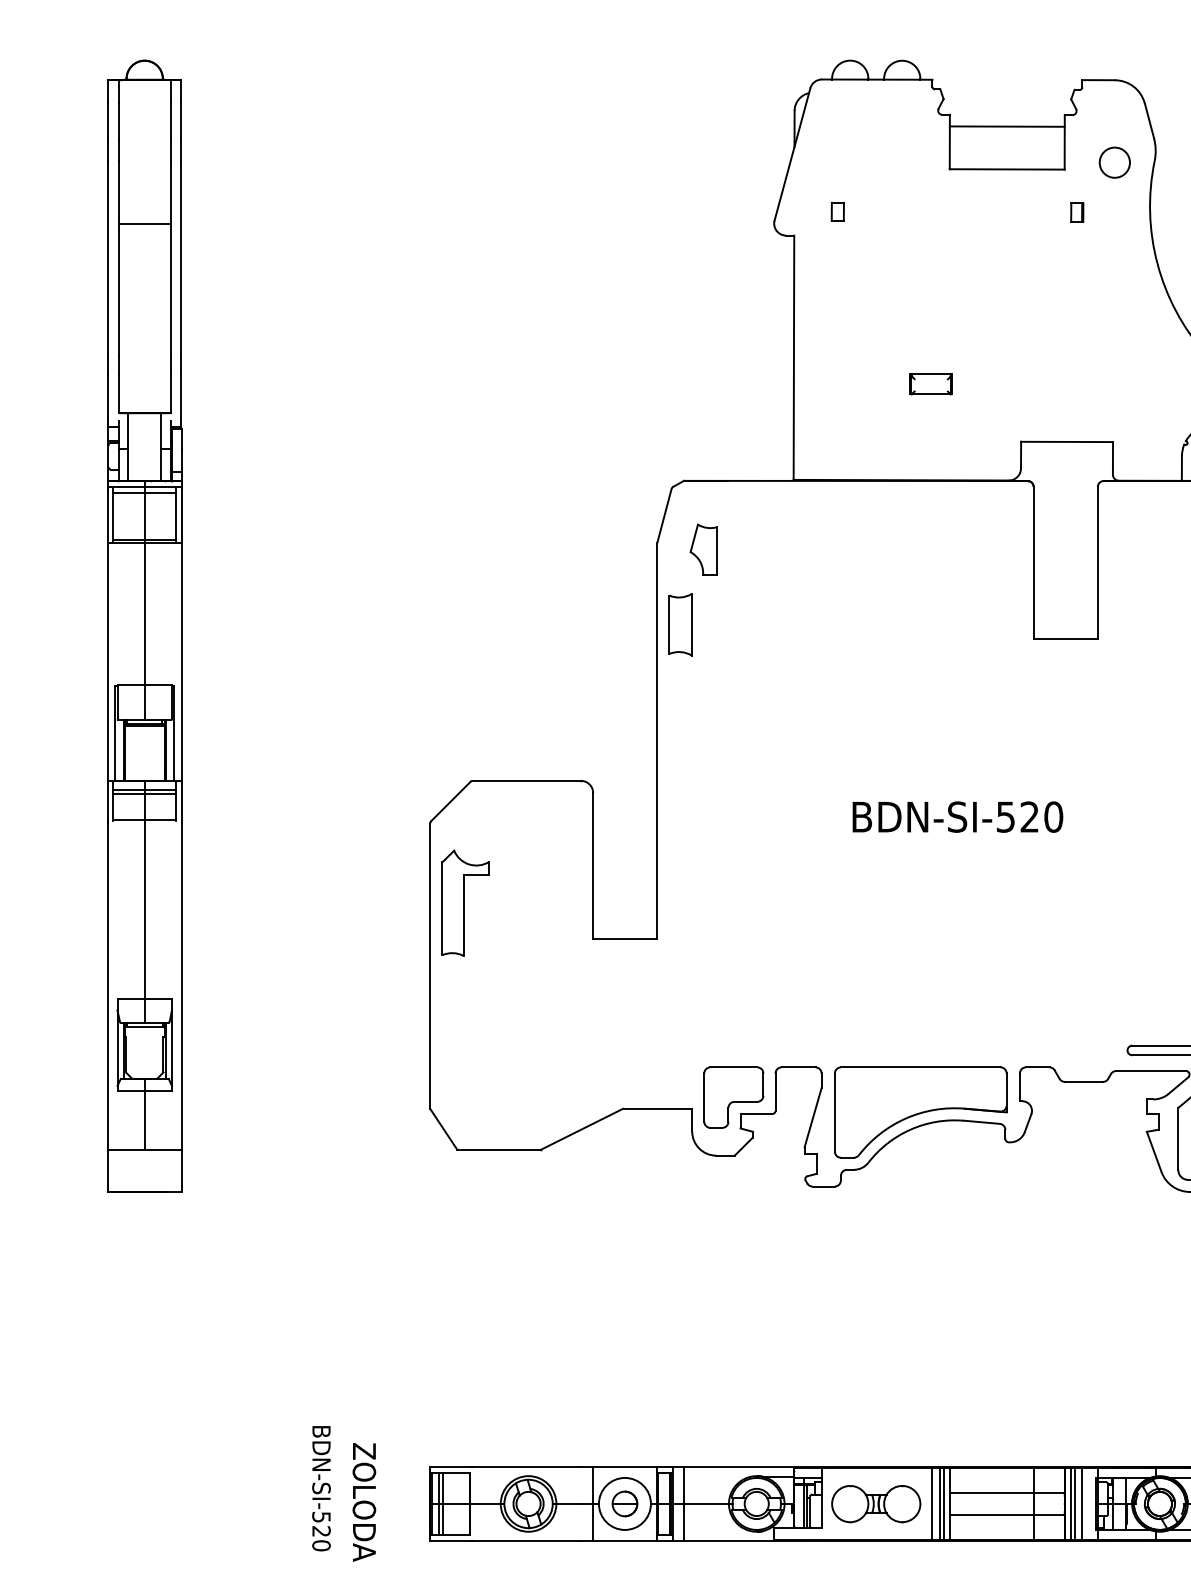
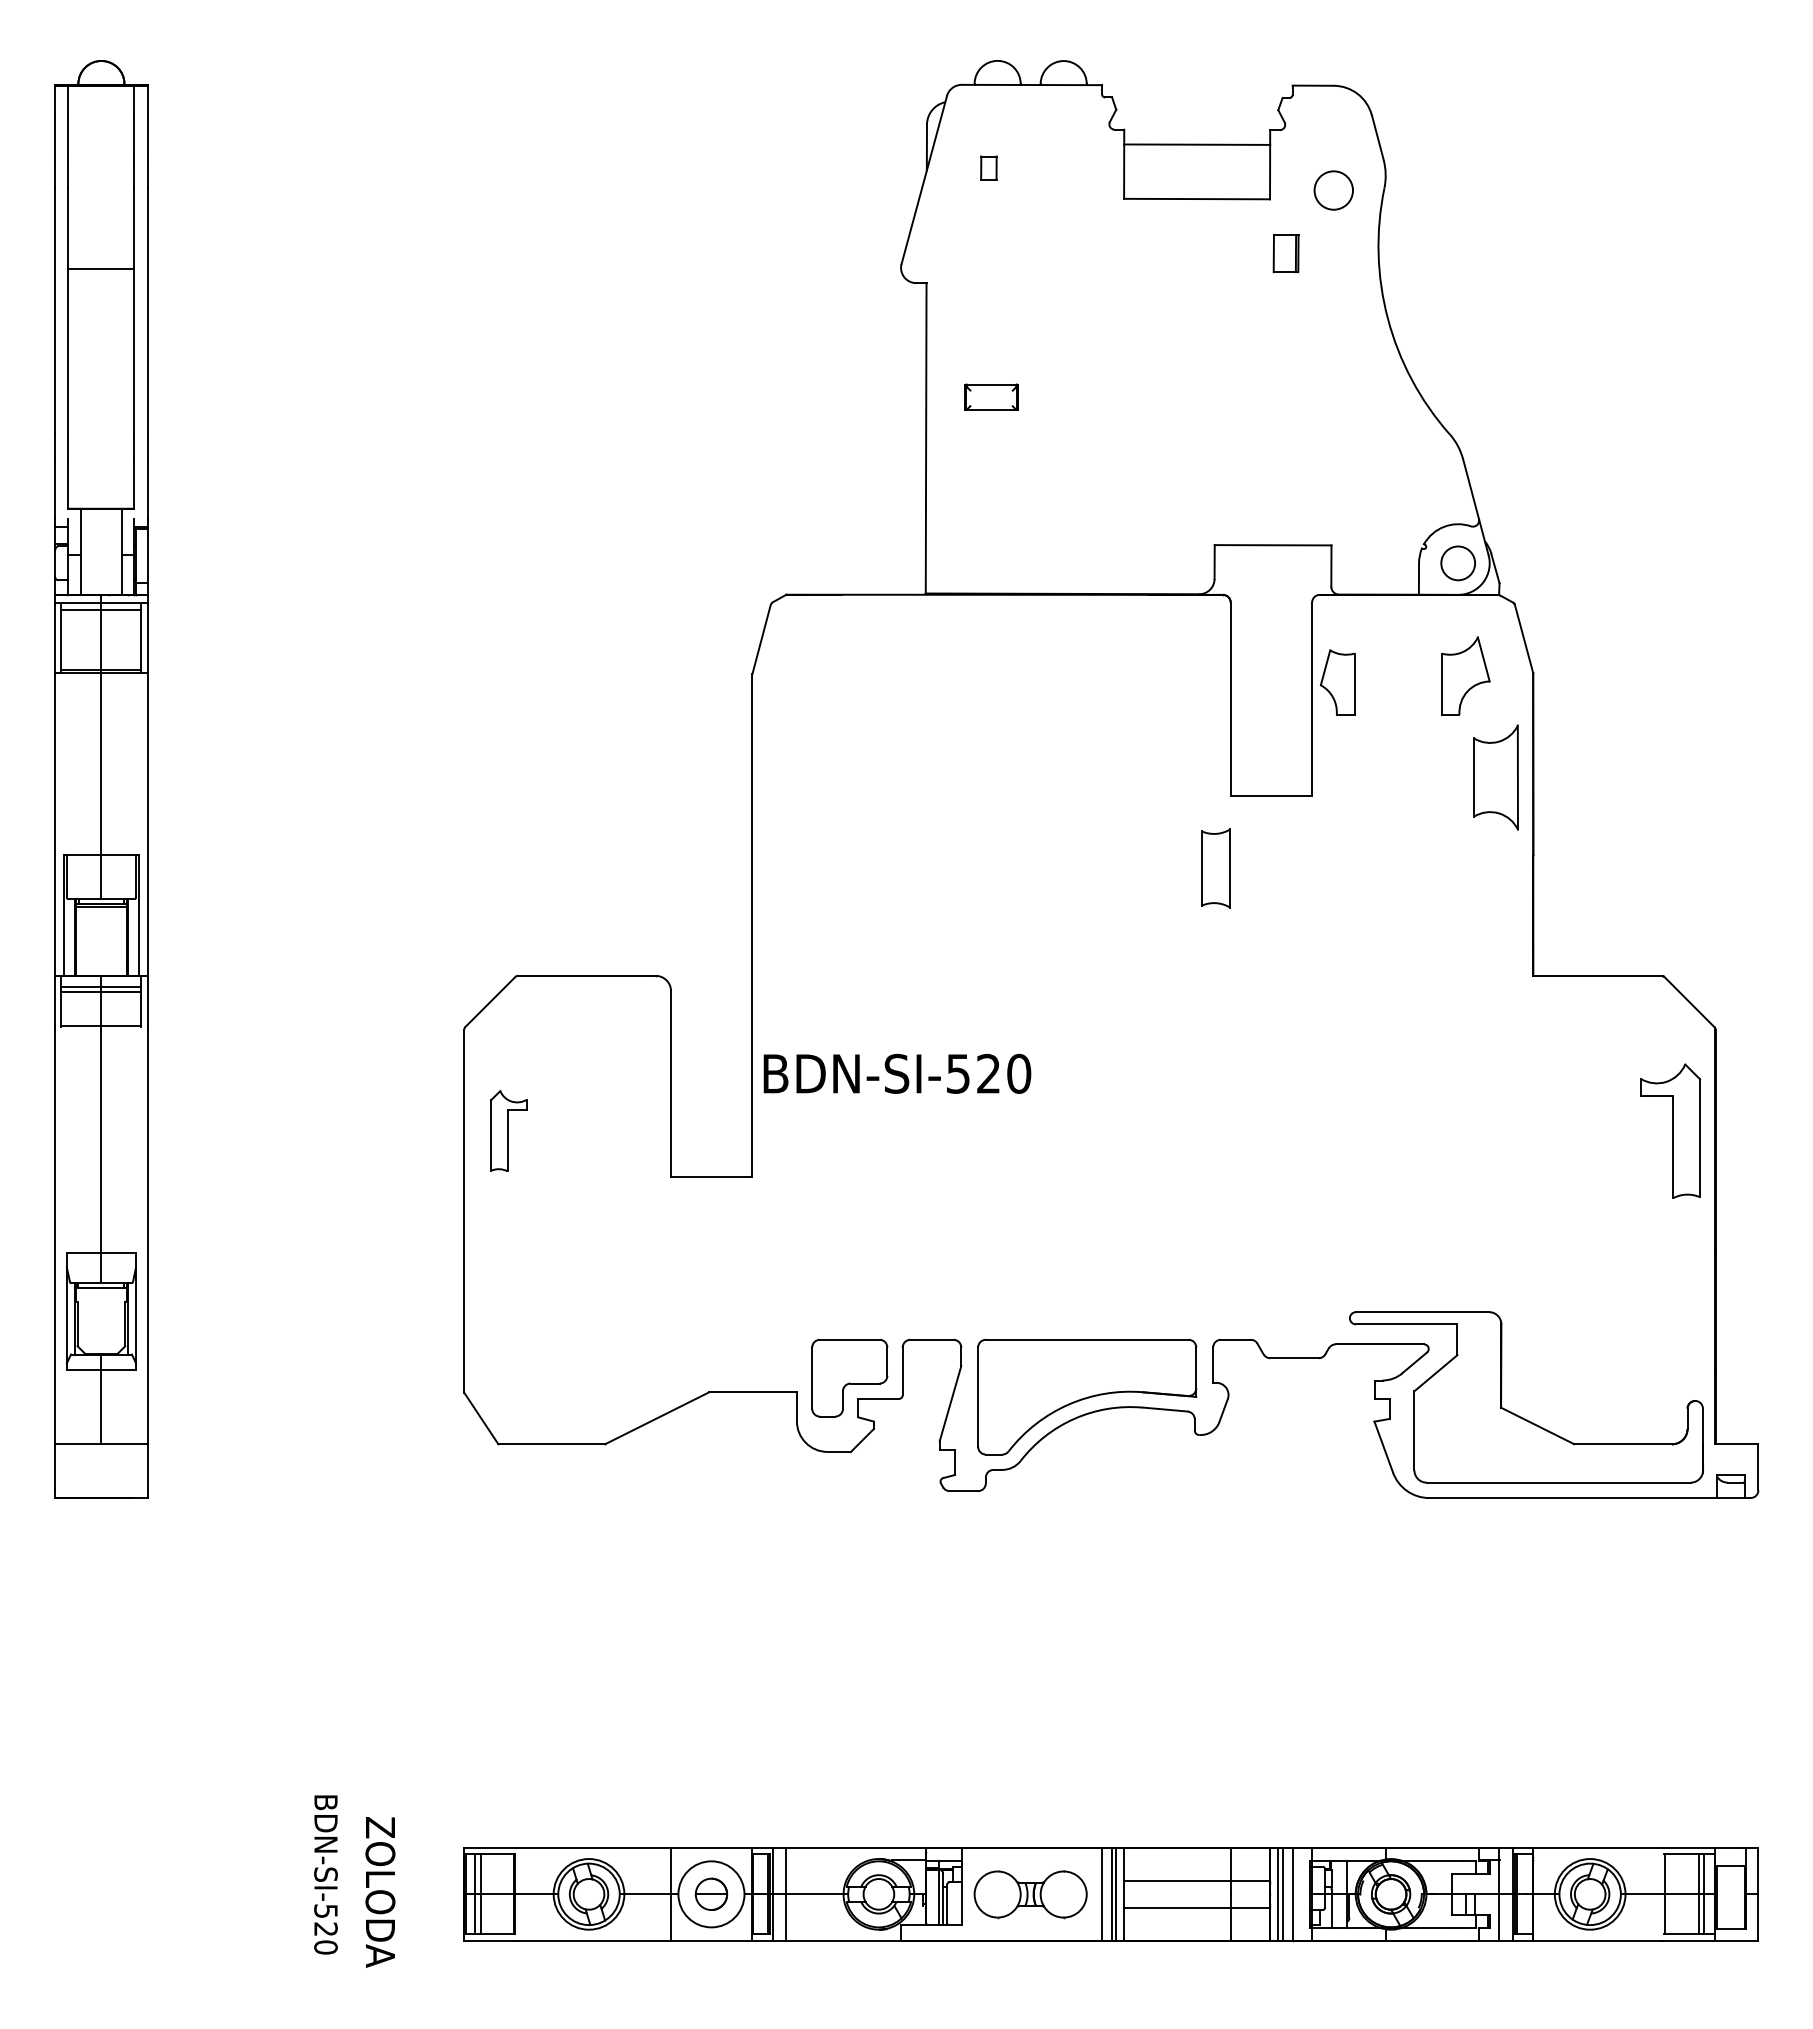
part: (837, 211) -> (988, 167), moved
part: (1076, 212) -> (1285, 253), size x1.6
part: (931, 383) -> (991, 396), moved
part: (703, 549) -> (1337, 682), moved
part: (680, 624) -> (1215, 868), moved
text: (957, 816) -> (897, 1073), moved
part: (465, 902) -> (508, 1130), size x0.6

